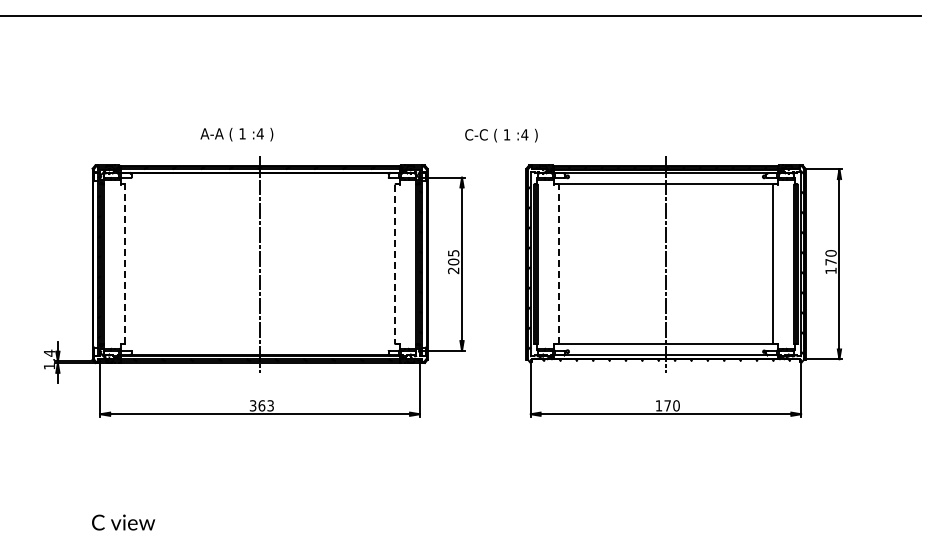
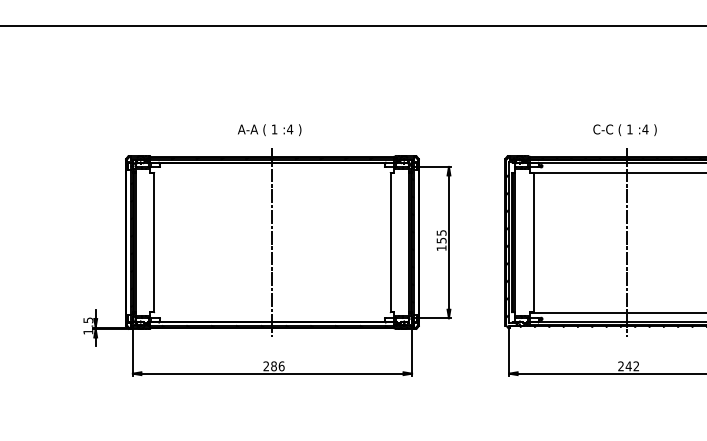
text: (236, 134) -> (269, 130), moved
text: (501, 135) -> (625, 130), moved
line: (124, 264) -> (153, 242), dashed -> solid
line: (395, 264) -> (390, 242), dashed -> solid
line: (558, 264) -> (533, 242), dashed -> solid
text: (453, 266) -> (441, 244), 205 -> 155
text: (49, 352) -> (88, 319), 1.4 -> 1.5
text: (261, 405) -> (273, 366), 363 -> 286
text: (667, 405) -> (628, 366), 170 -> 242

